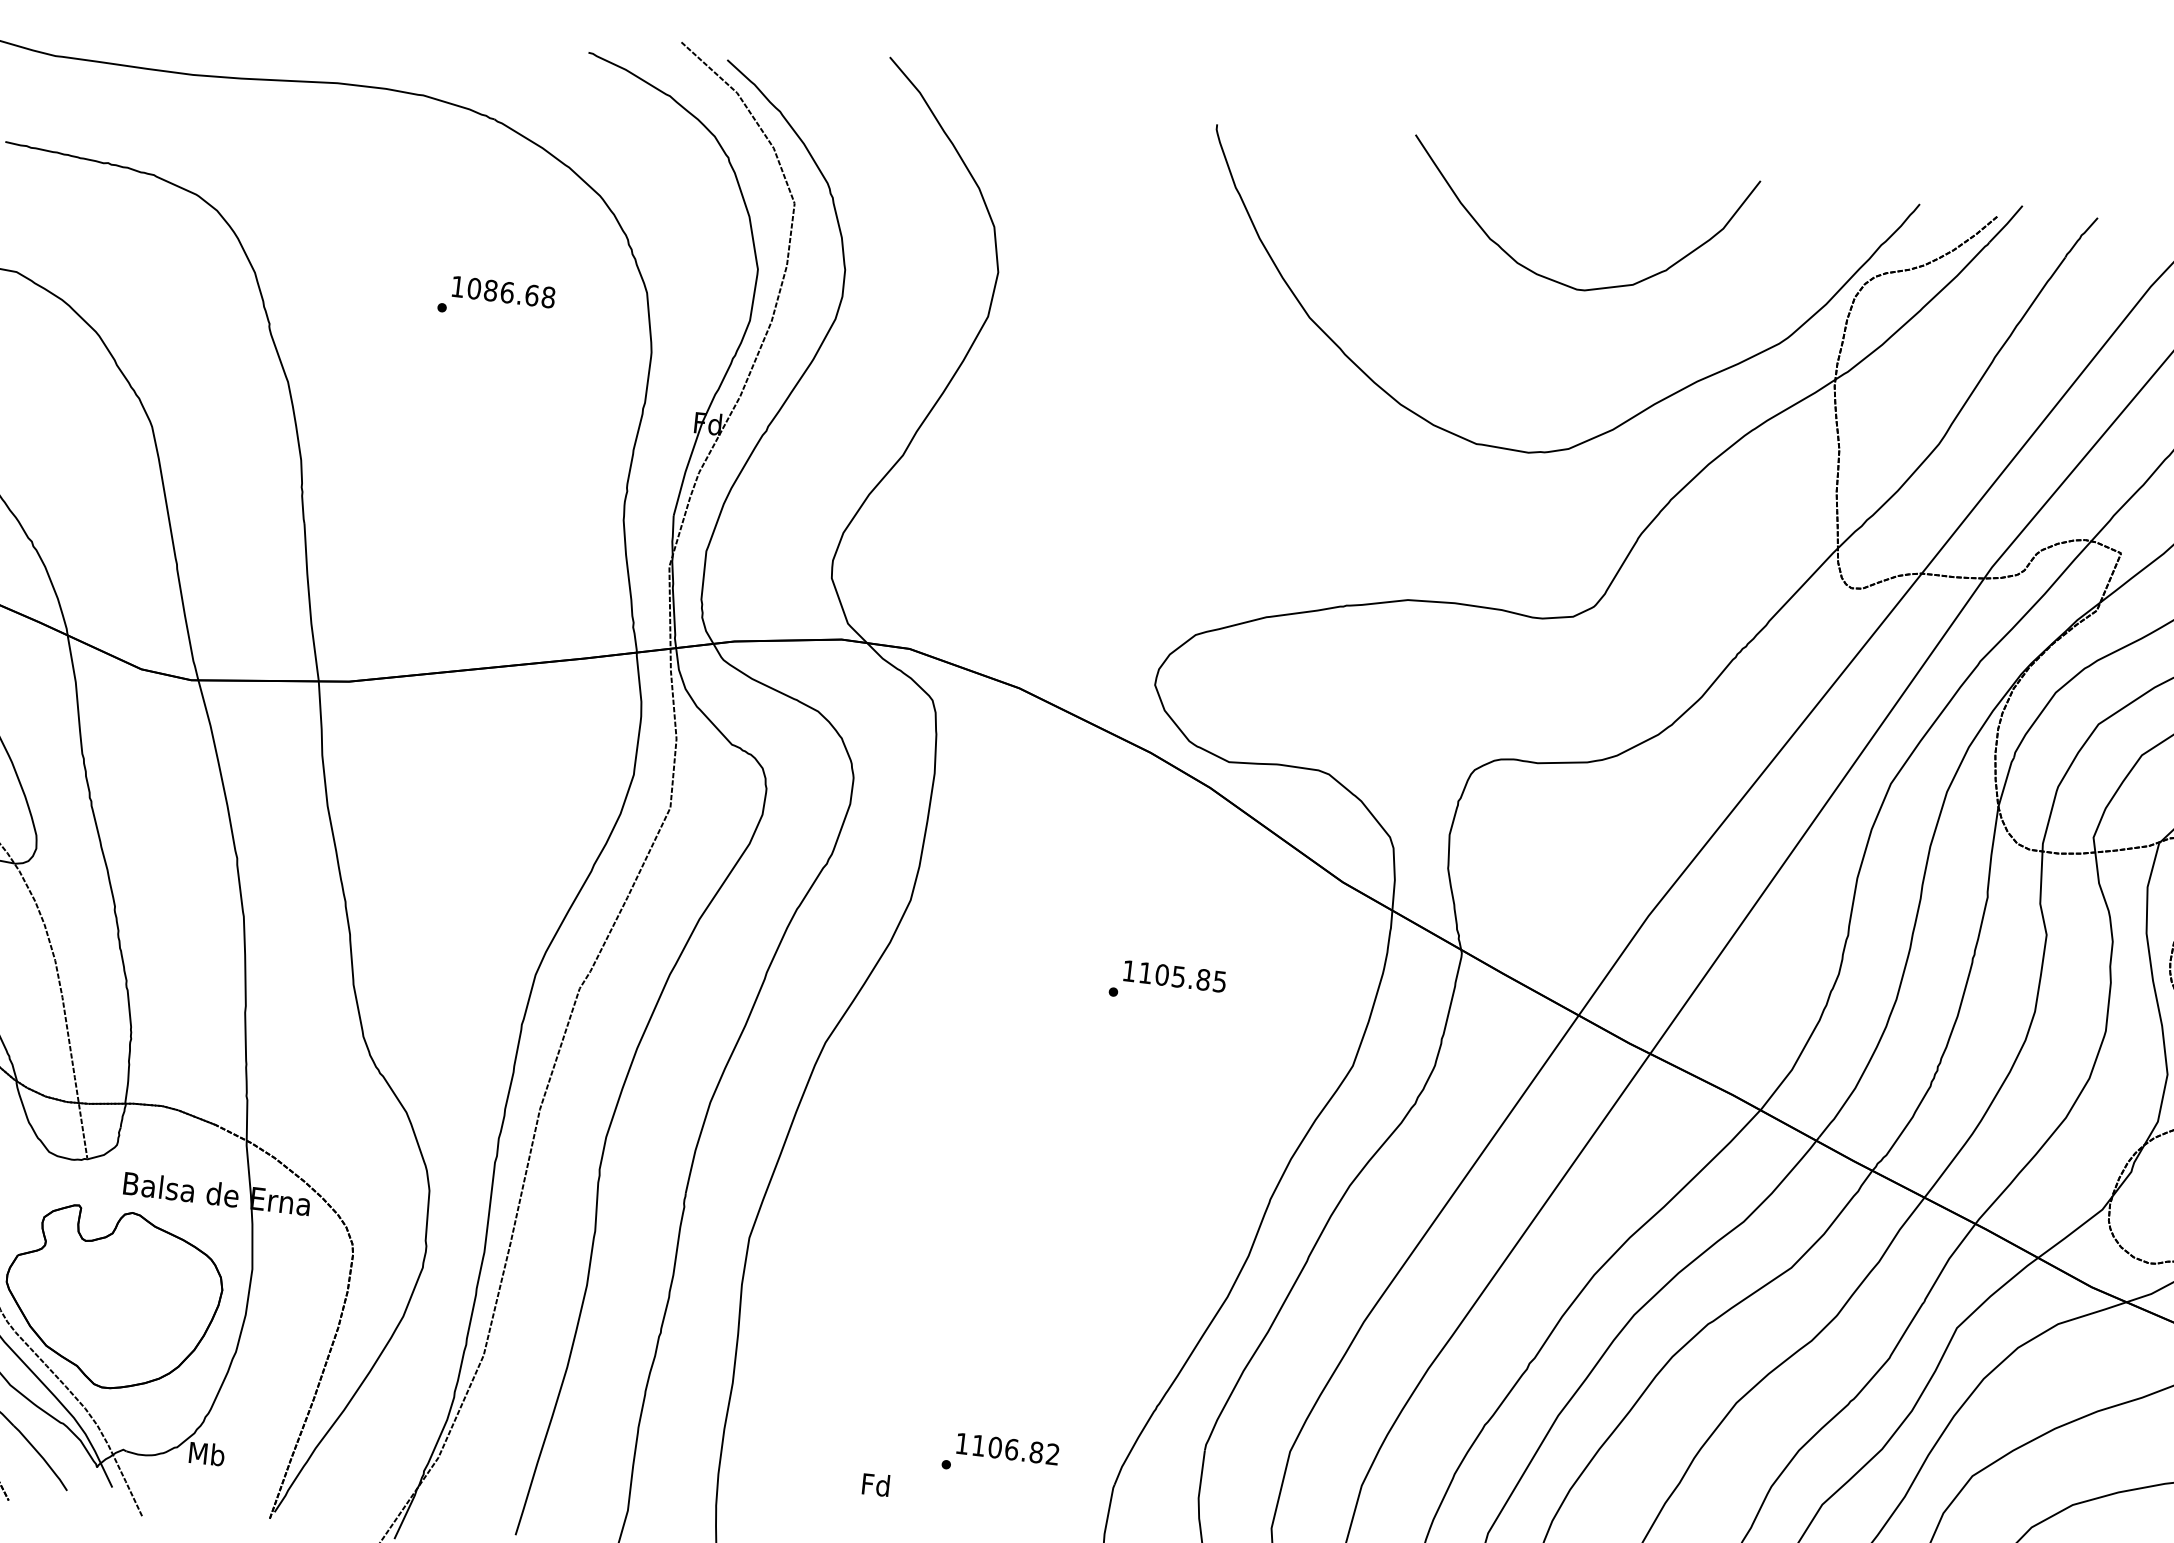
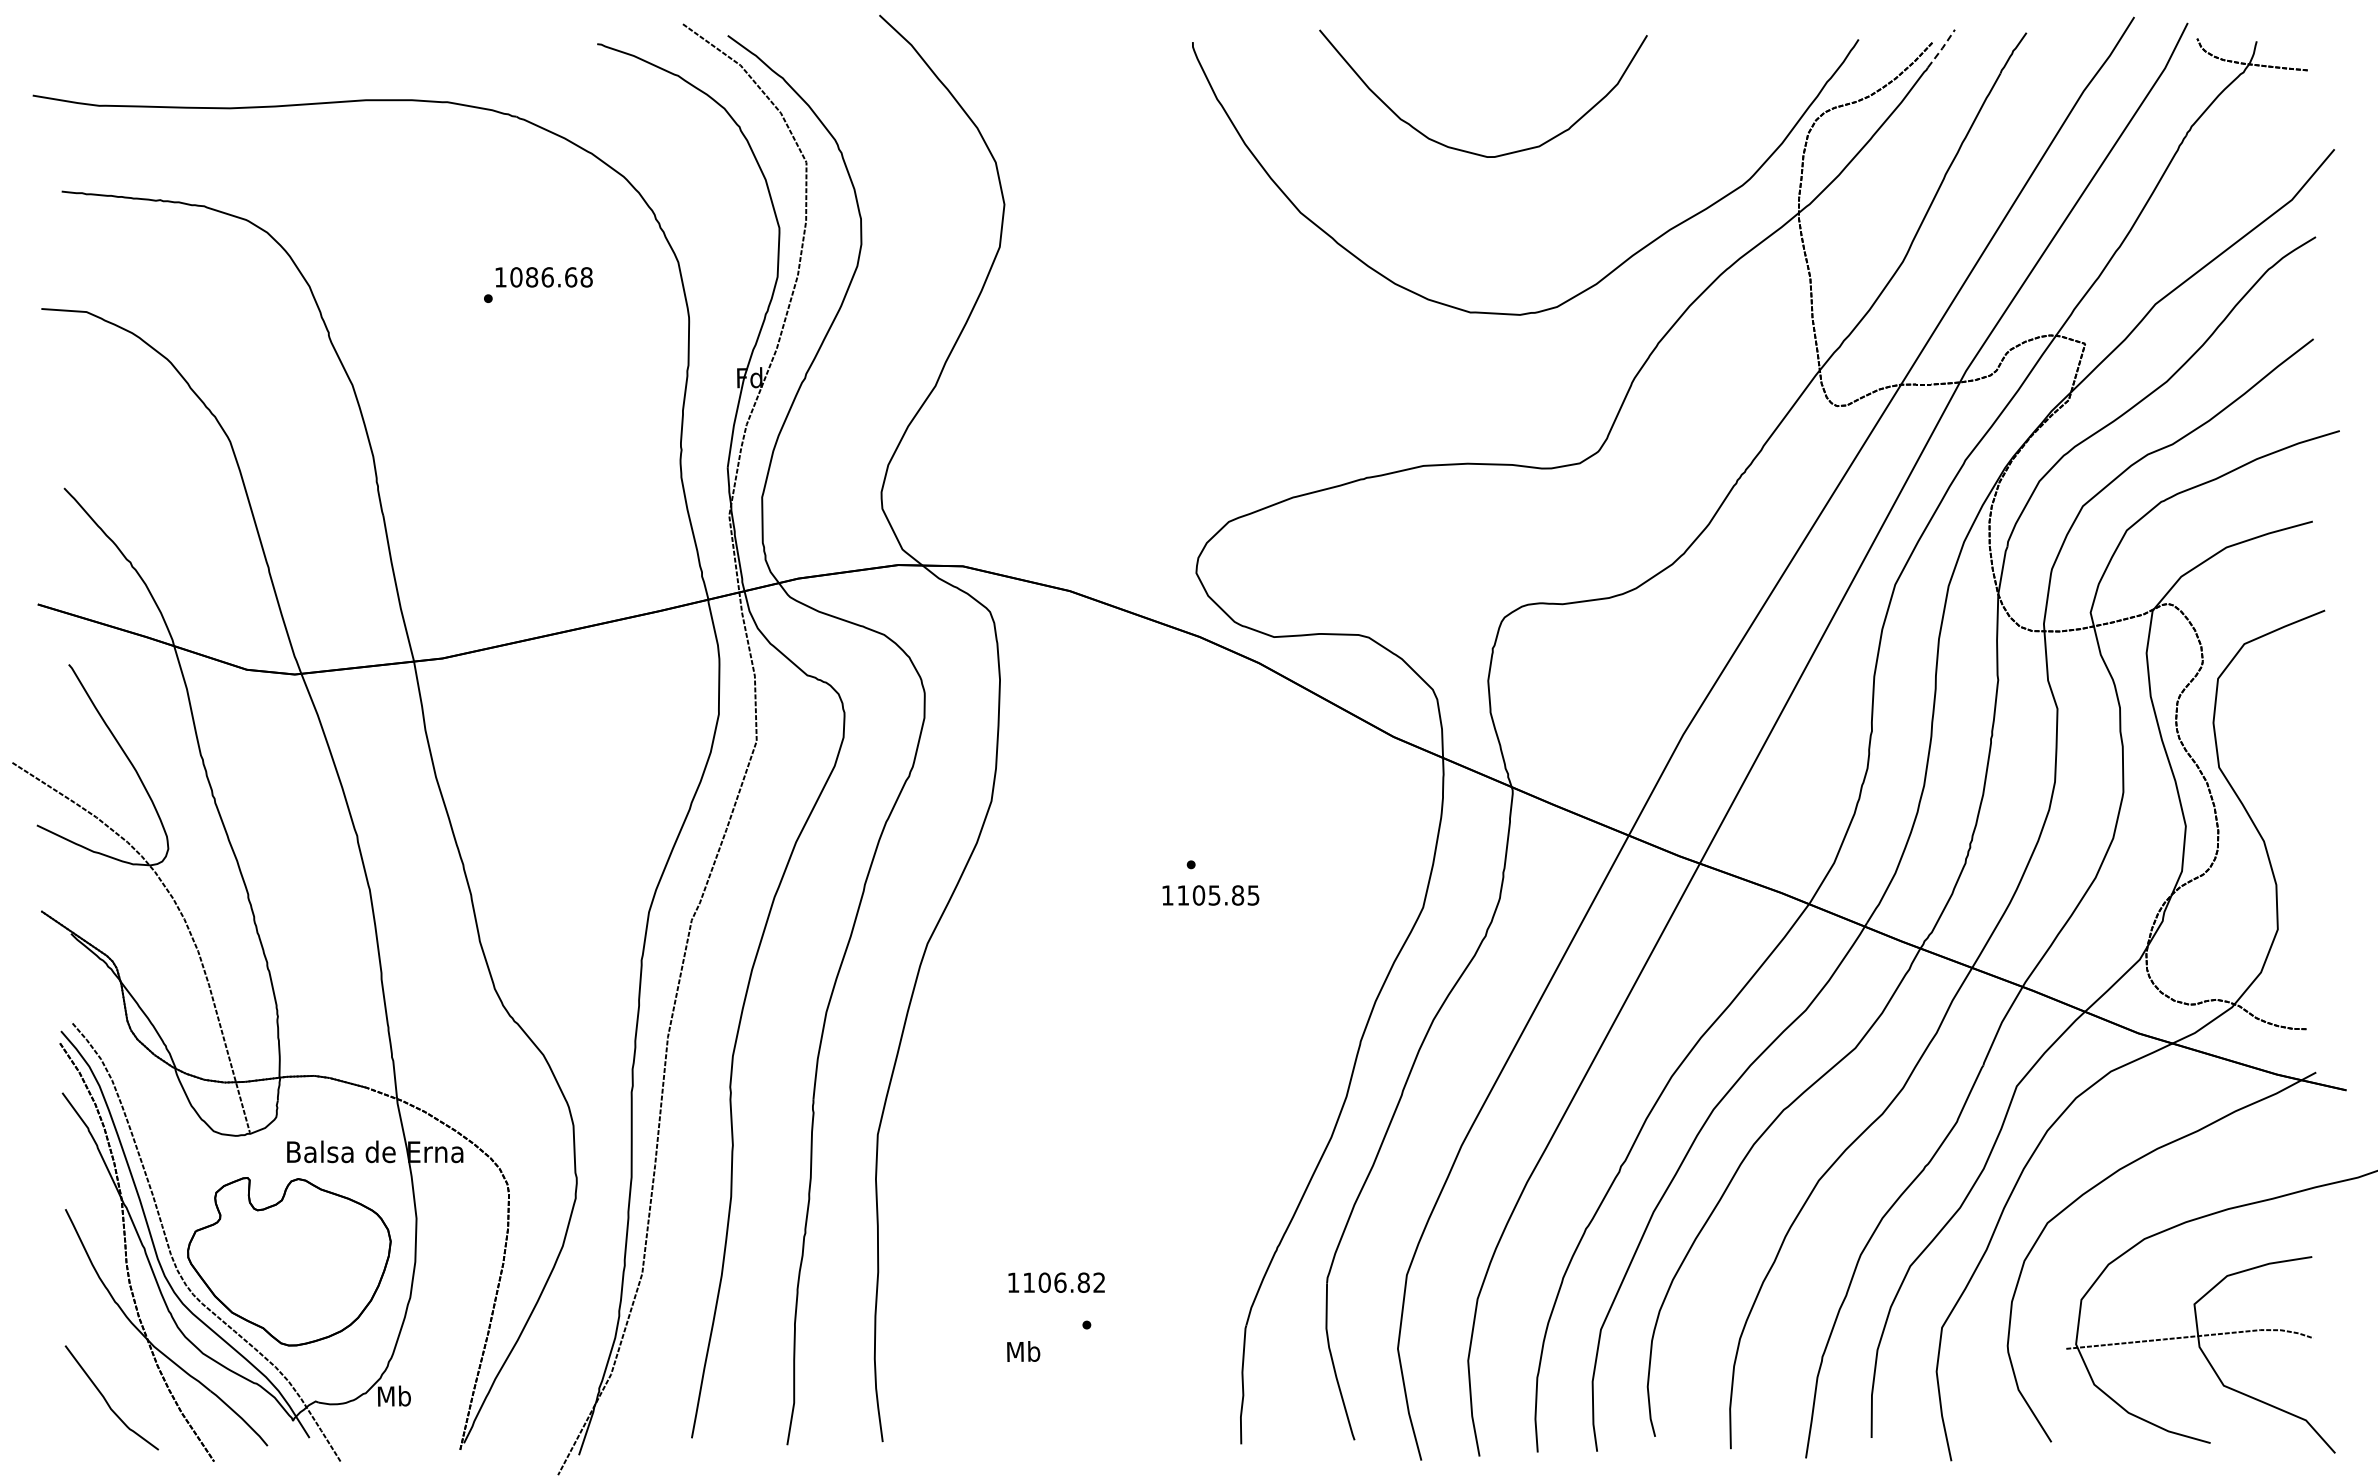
line: (2007, 224) -> (1942, 48), solid -> dashed
curve: (1559, 281) -> (1470, 151), moved
text: (1174, 976) -> (1210, 895), moved
text: (1007, 1448) -> (1056, 1282), moved
text: (876, 1484) -> (1023, 1351), Fd -> Mb

